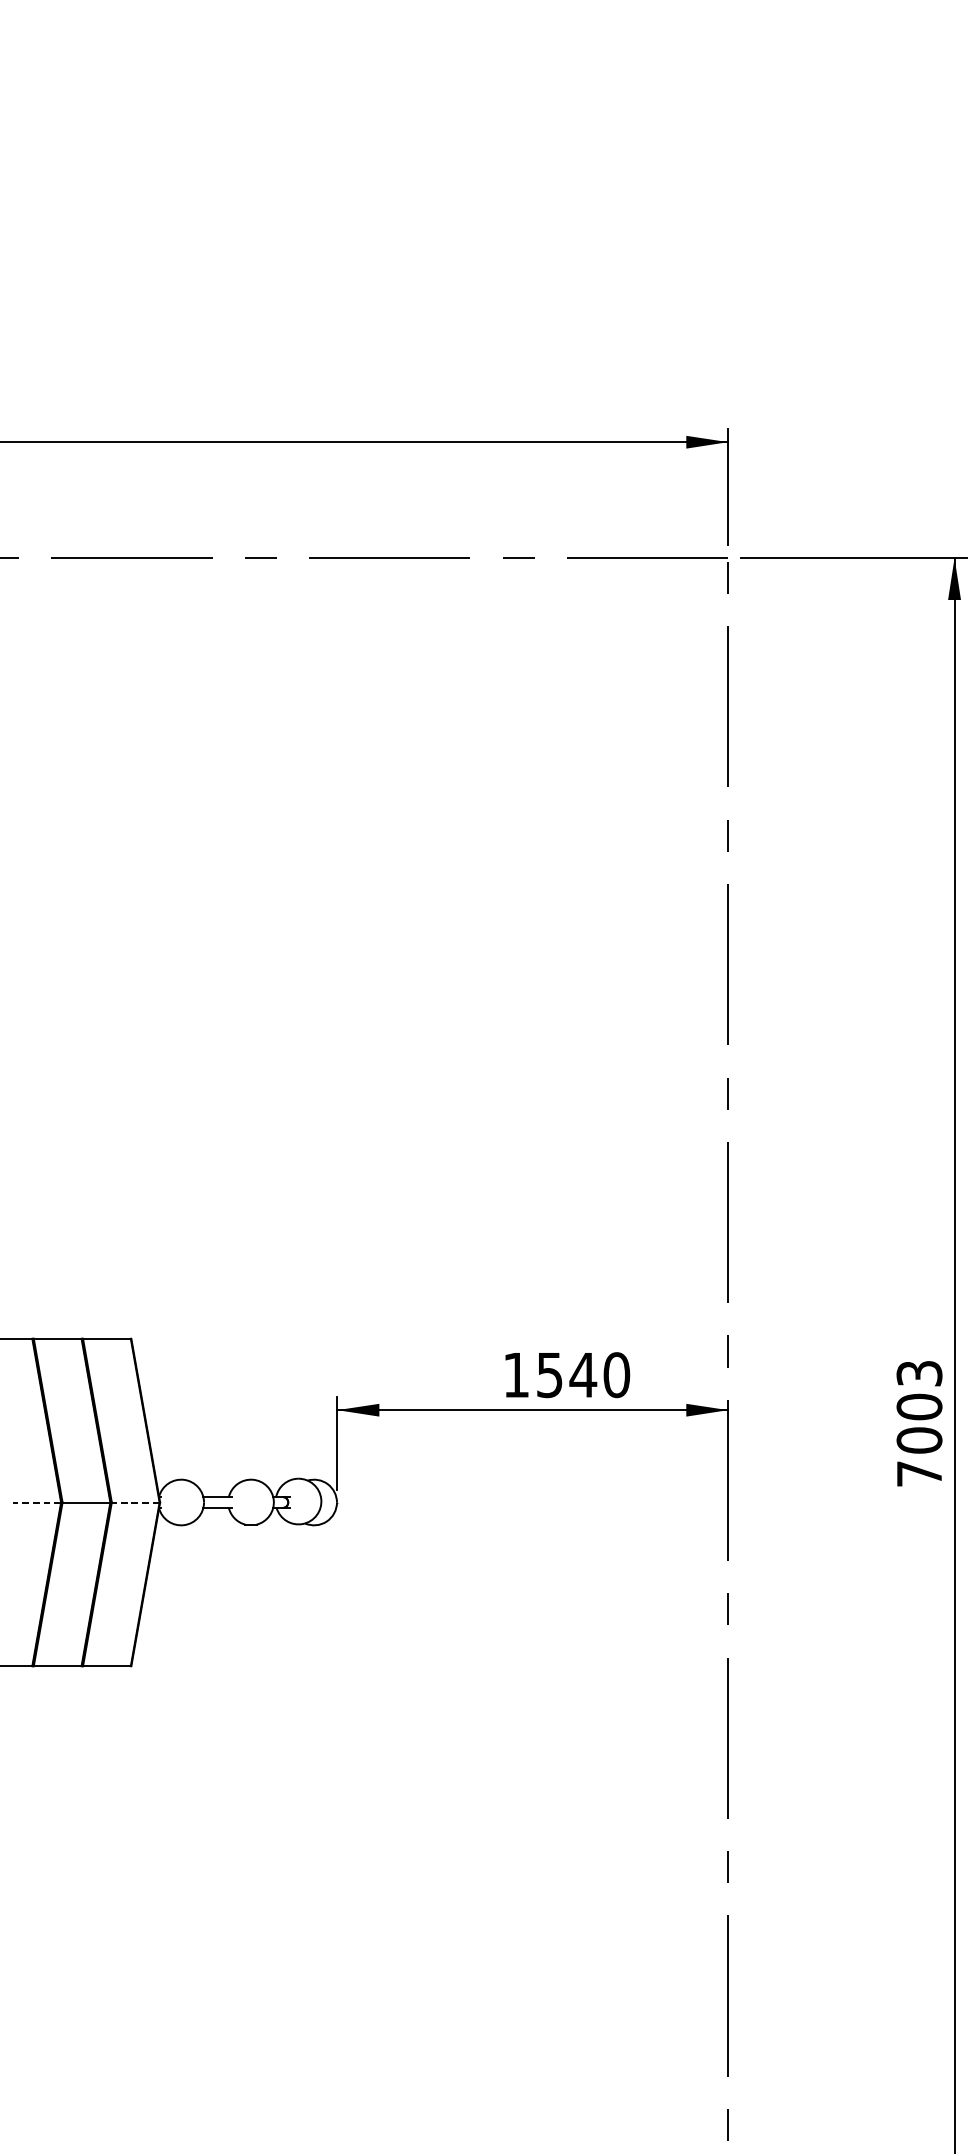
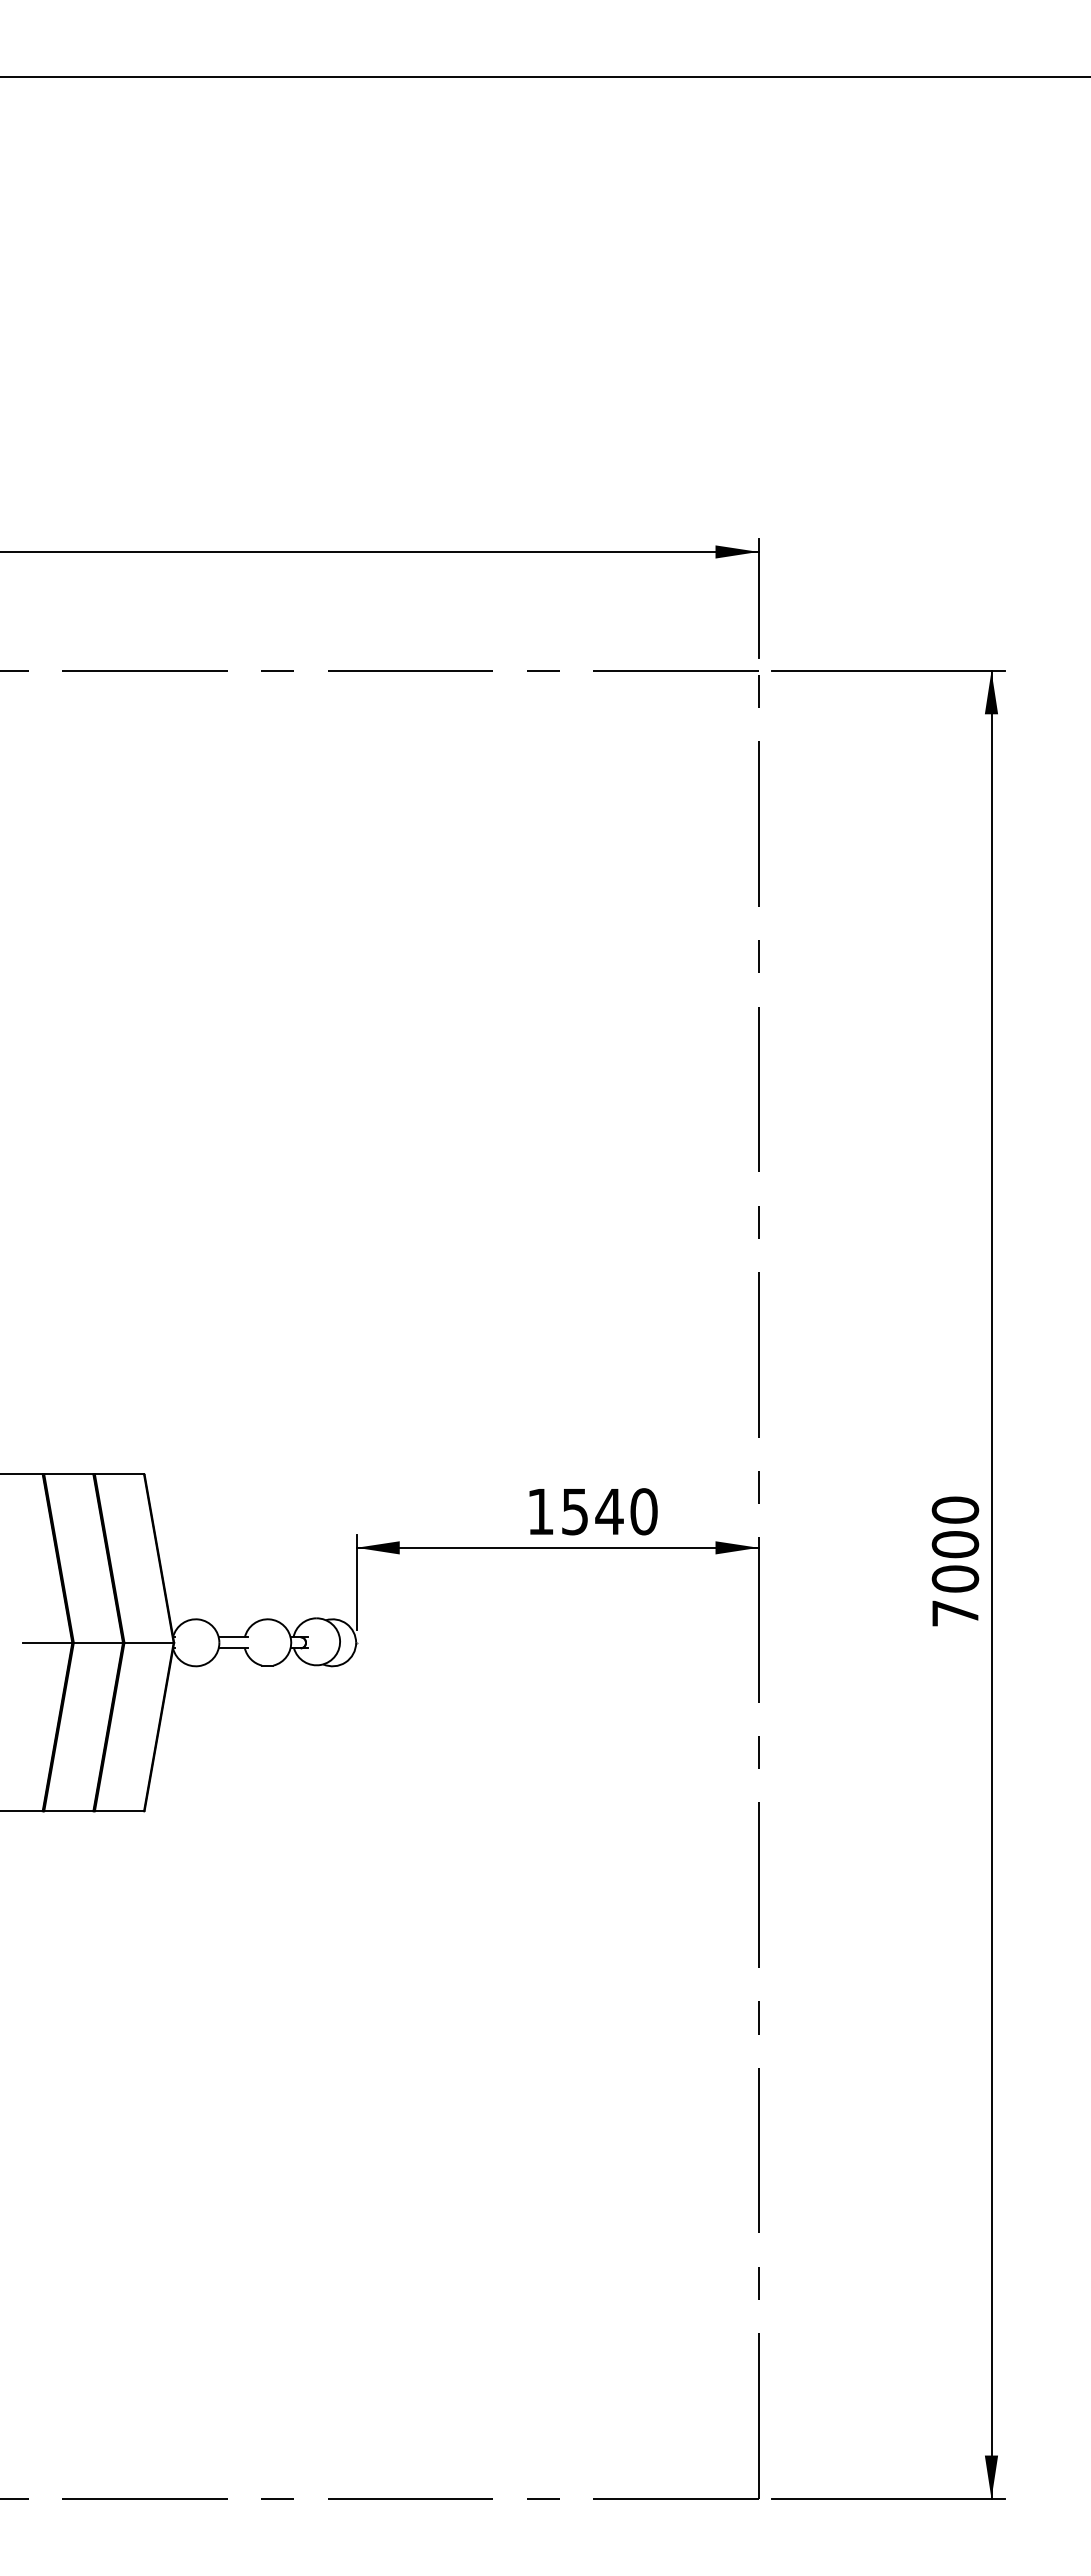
text: (919, 1372) -> (955, 1509), 7003 -> 7000
line: (36, 1502) -> (47, 1642), dashed -> solid
line: (136, 1502) -> (149, 1642), dashed -> solid

